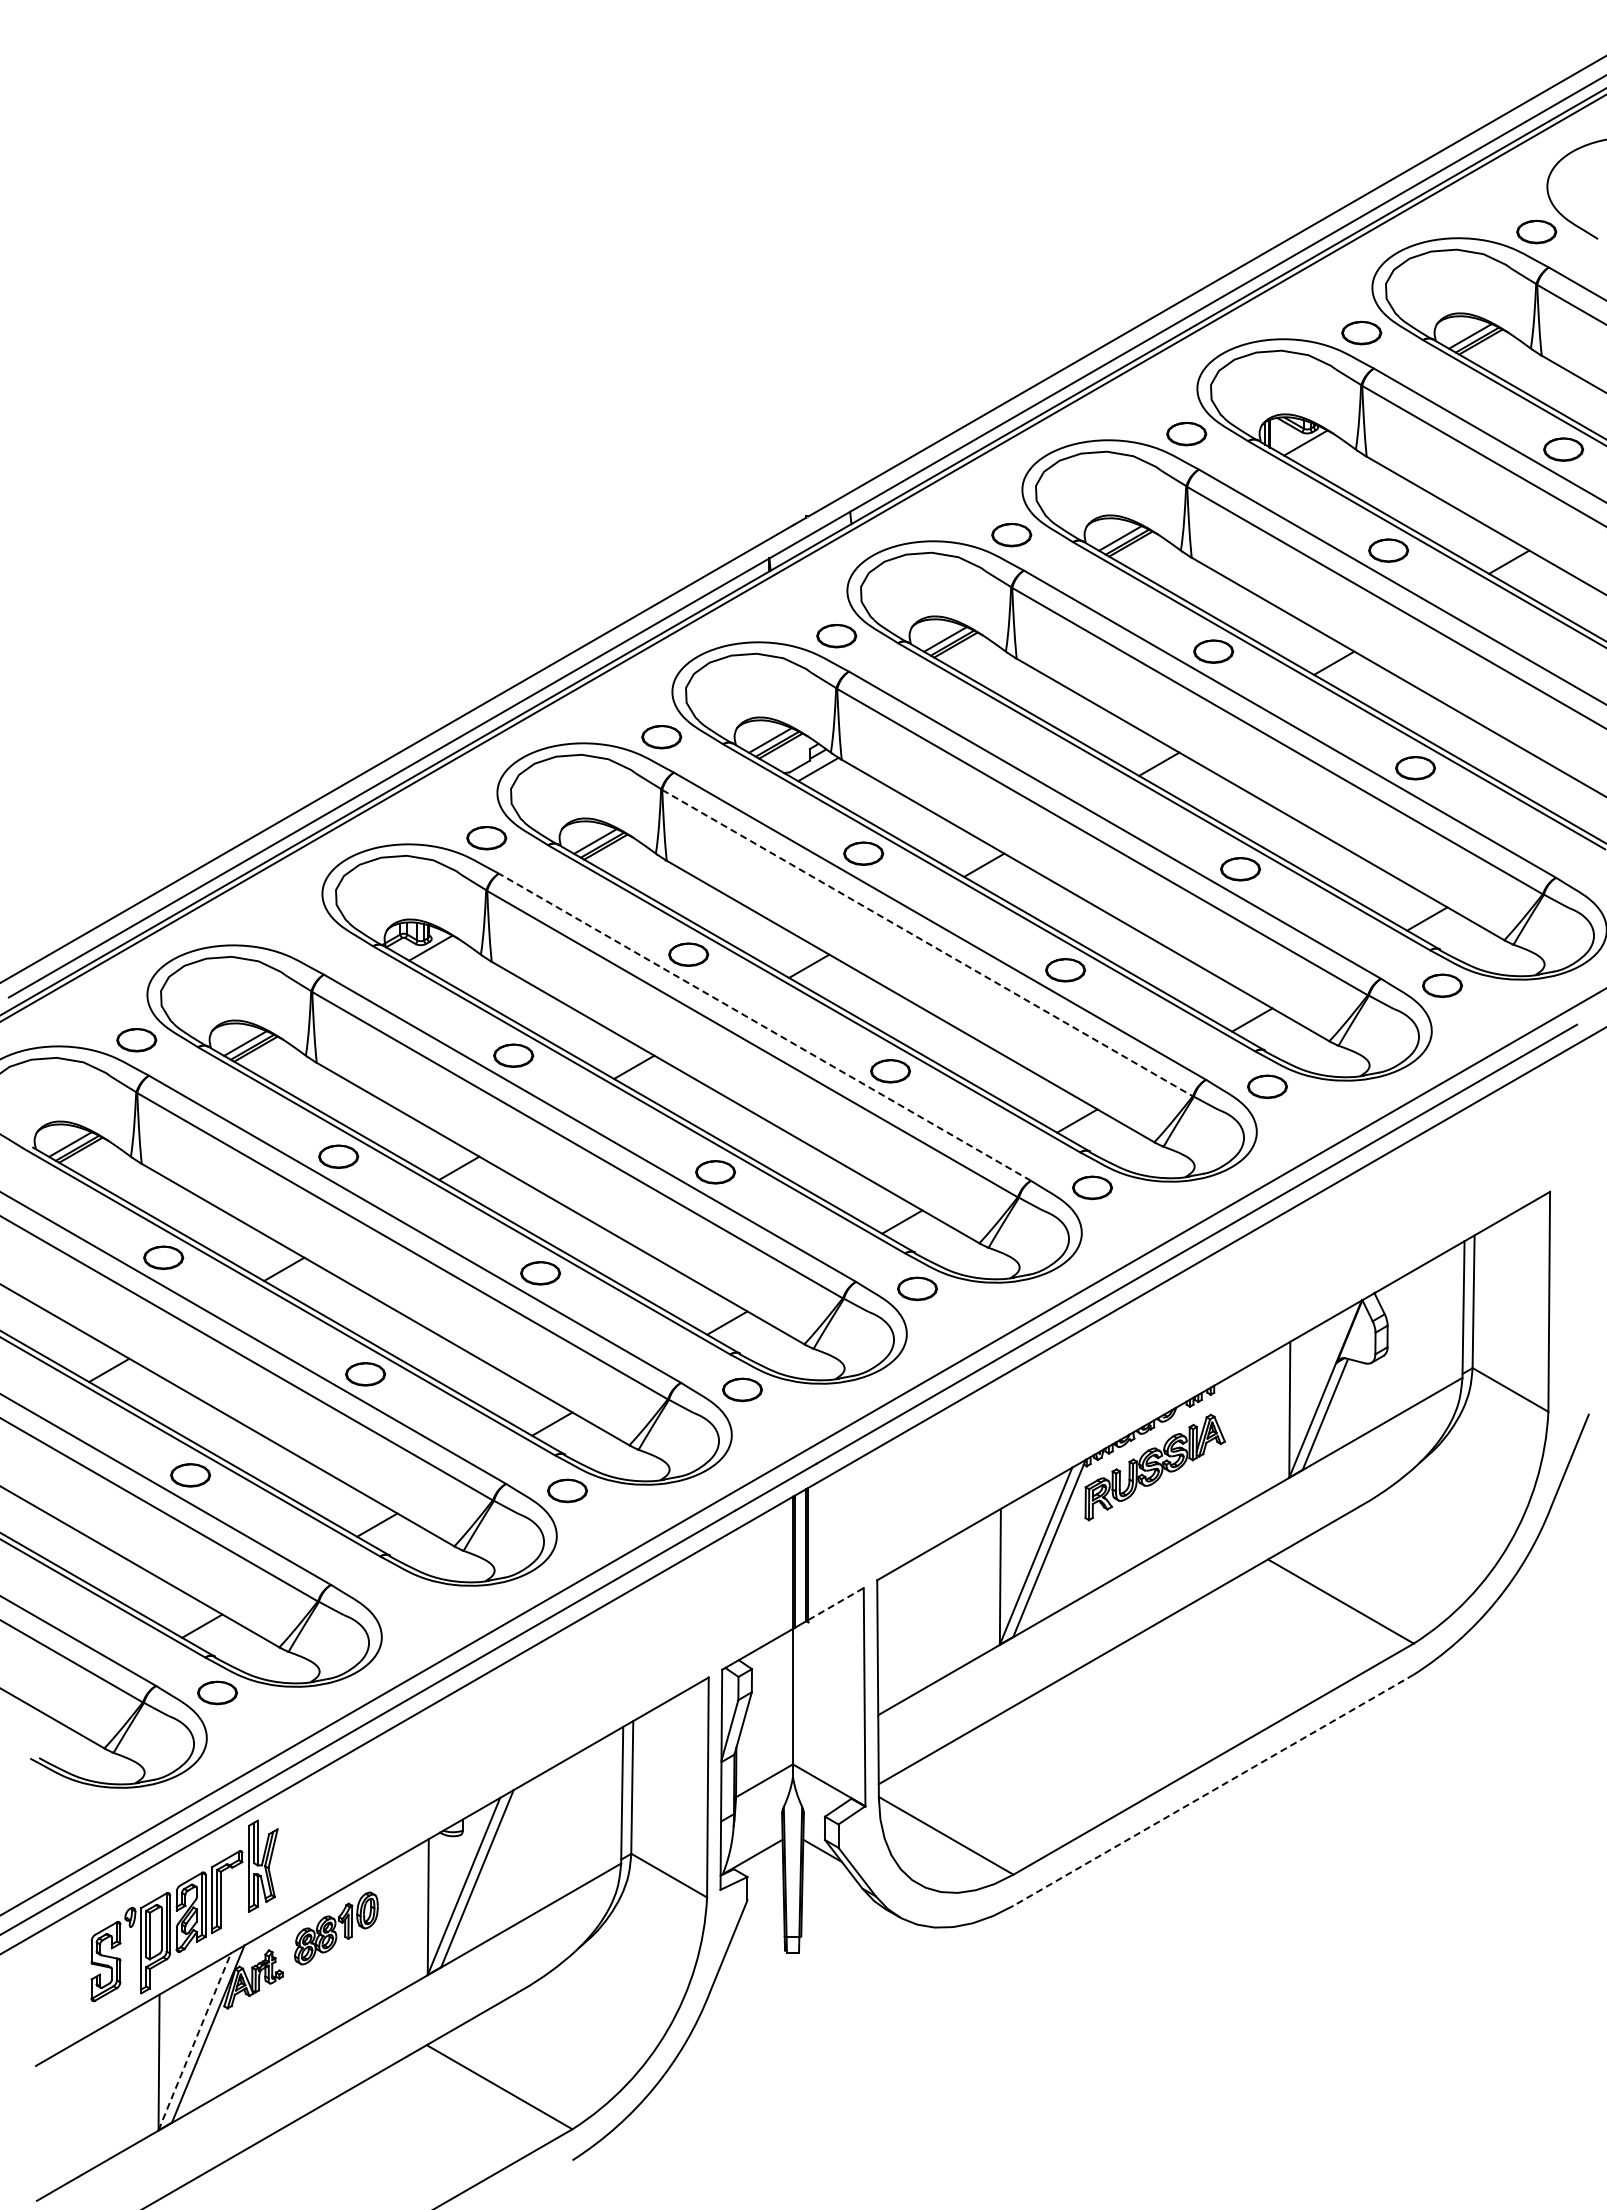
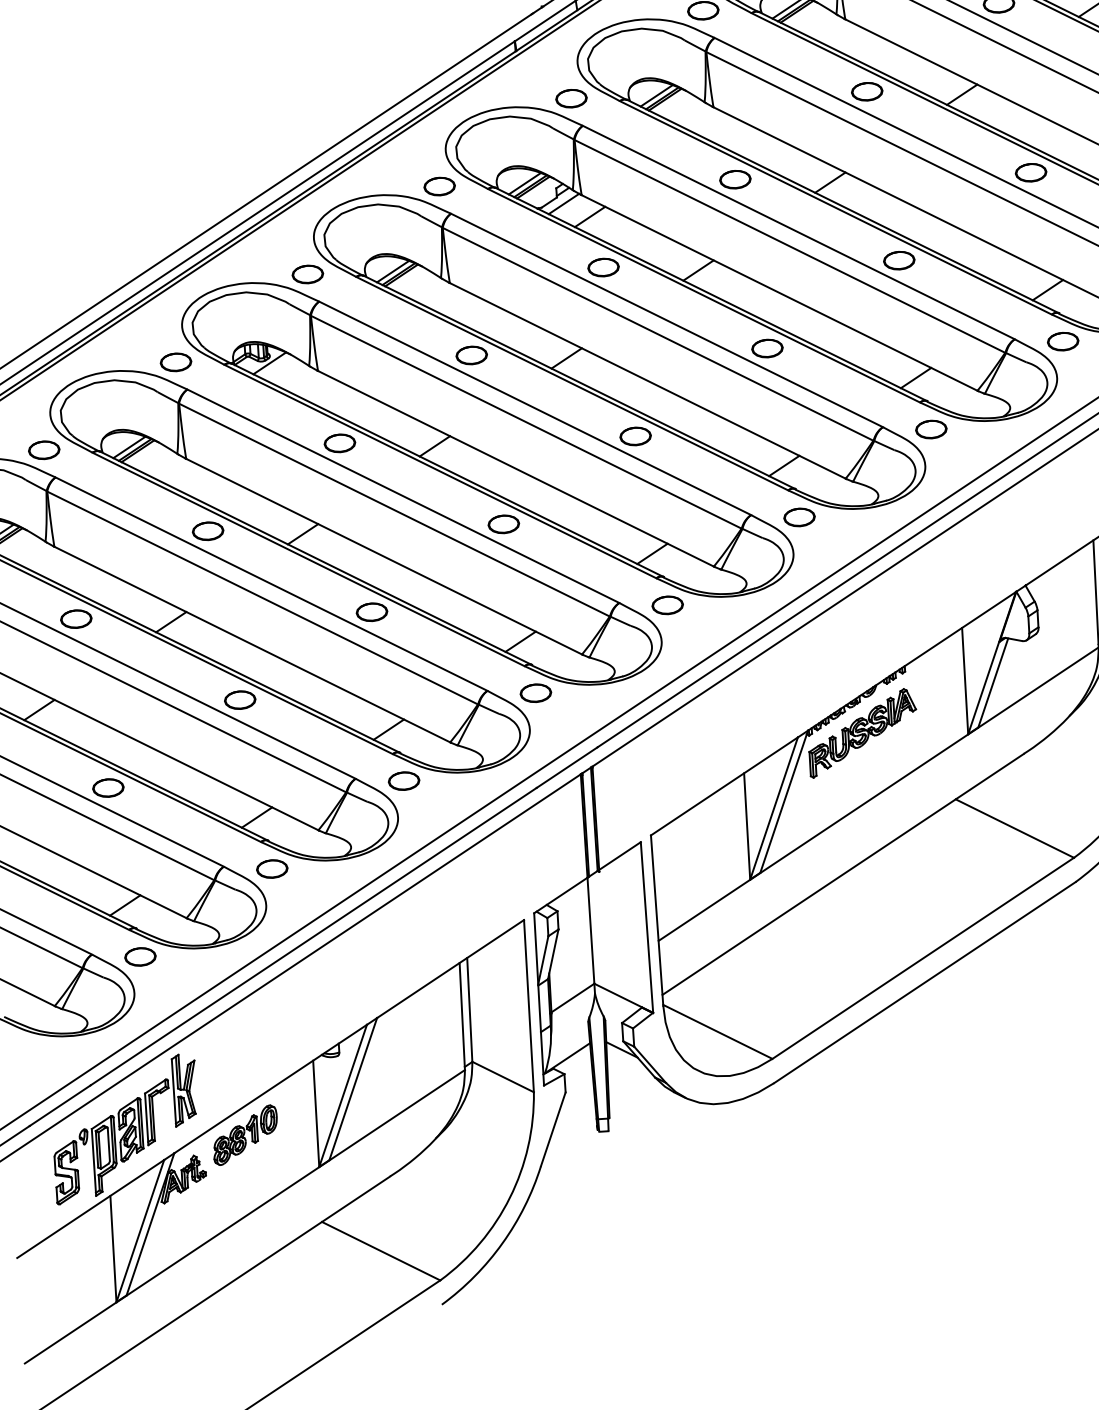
part: (1038, 752) -> (735, 179), added
line: (850, 787) -> (589, 216), added
part: (311, 939) -> (175, 362), added
line: (927, 943) -> (658, 334), dashed -> solid
line: (764, 1026) -> (534, 407), dashed -> solid
part: (392, 1591) -> (272, 868), added
line: (836, 1604) -> (620, 856), dashed -> solid
line: (1213, 1790) -> (924, 982), dashed -> solid
line: (194, 2041) -> (140, 1230), dashed -> solid

